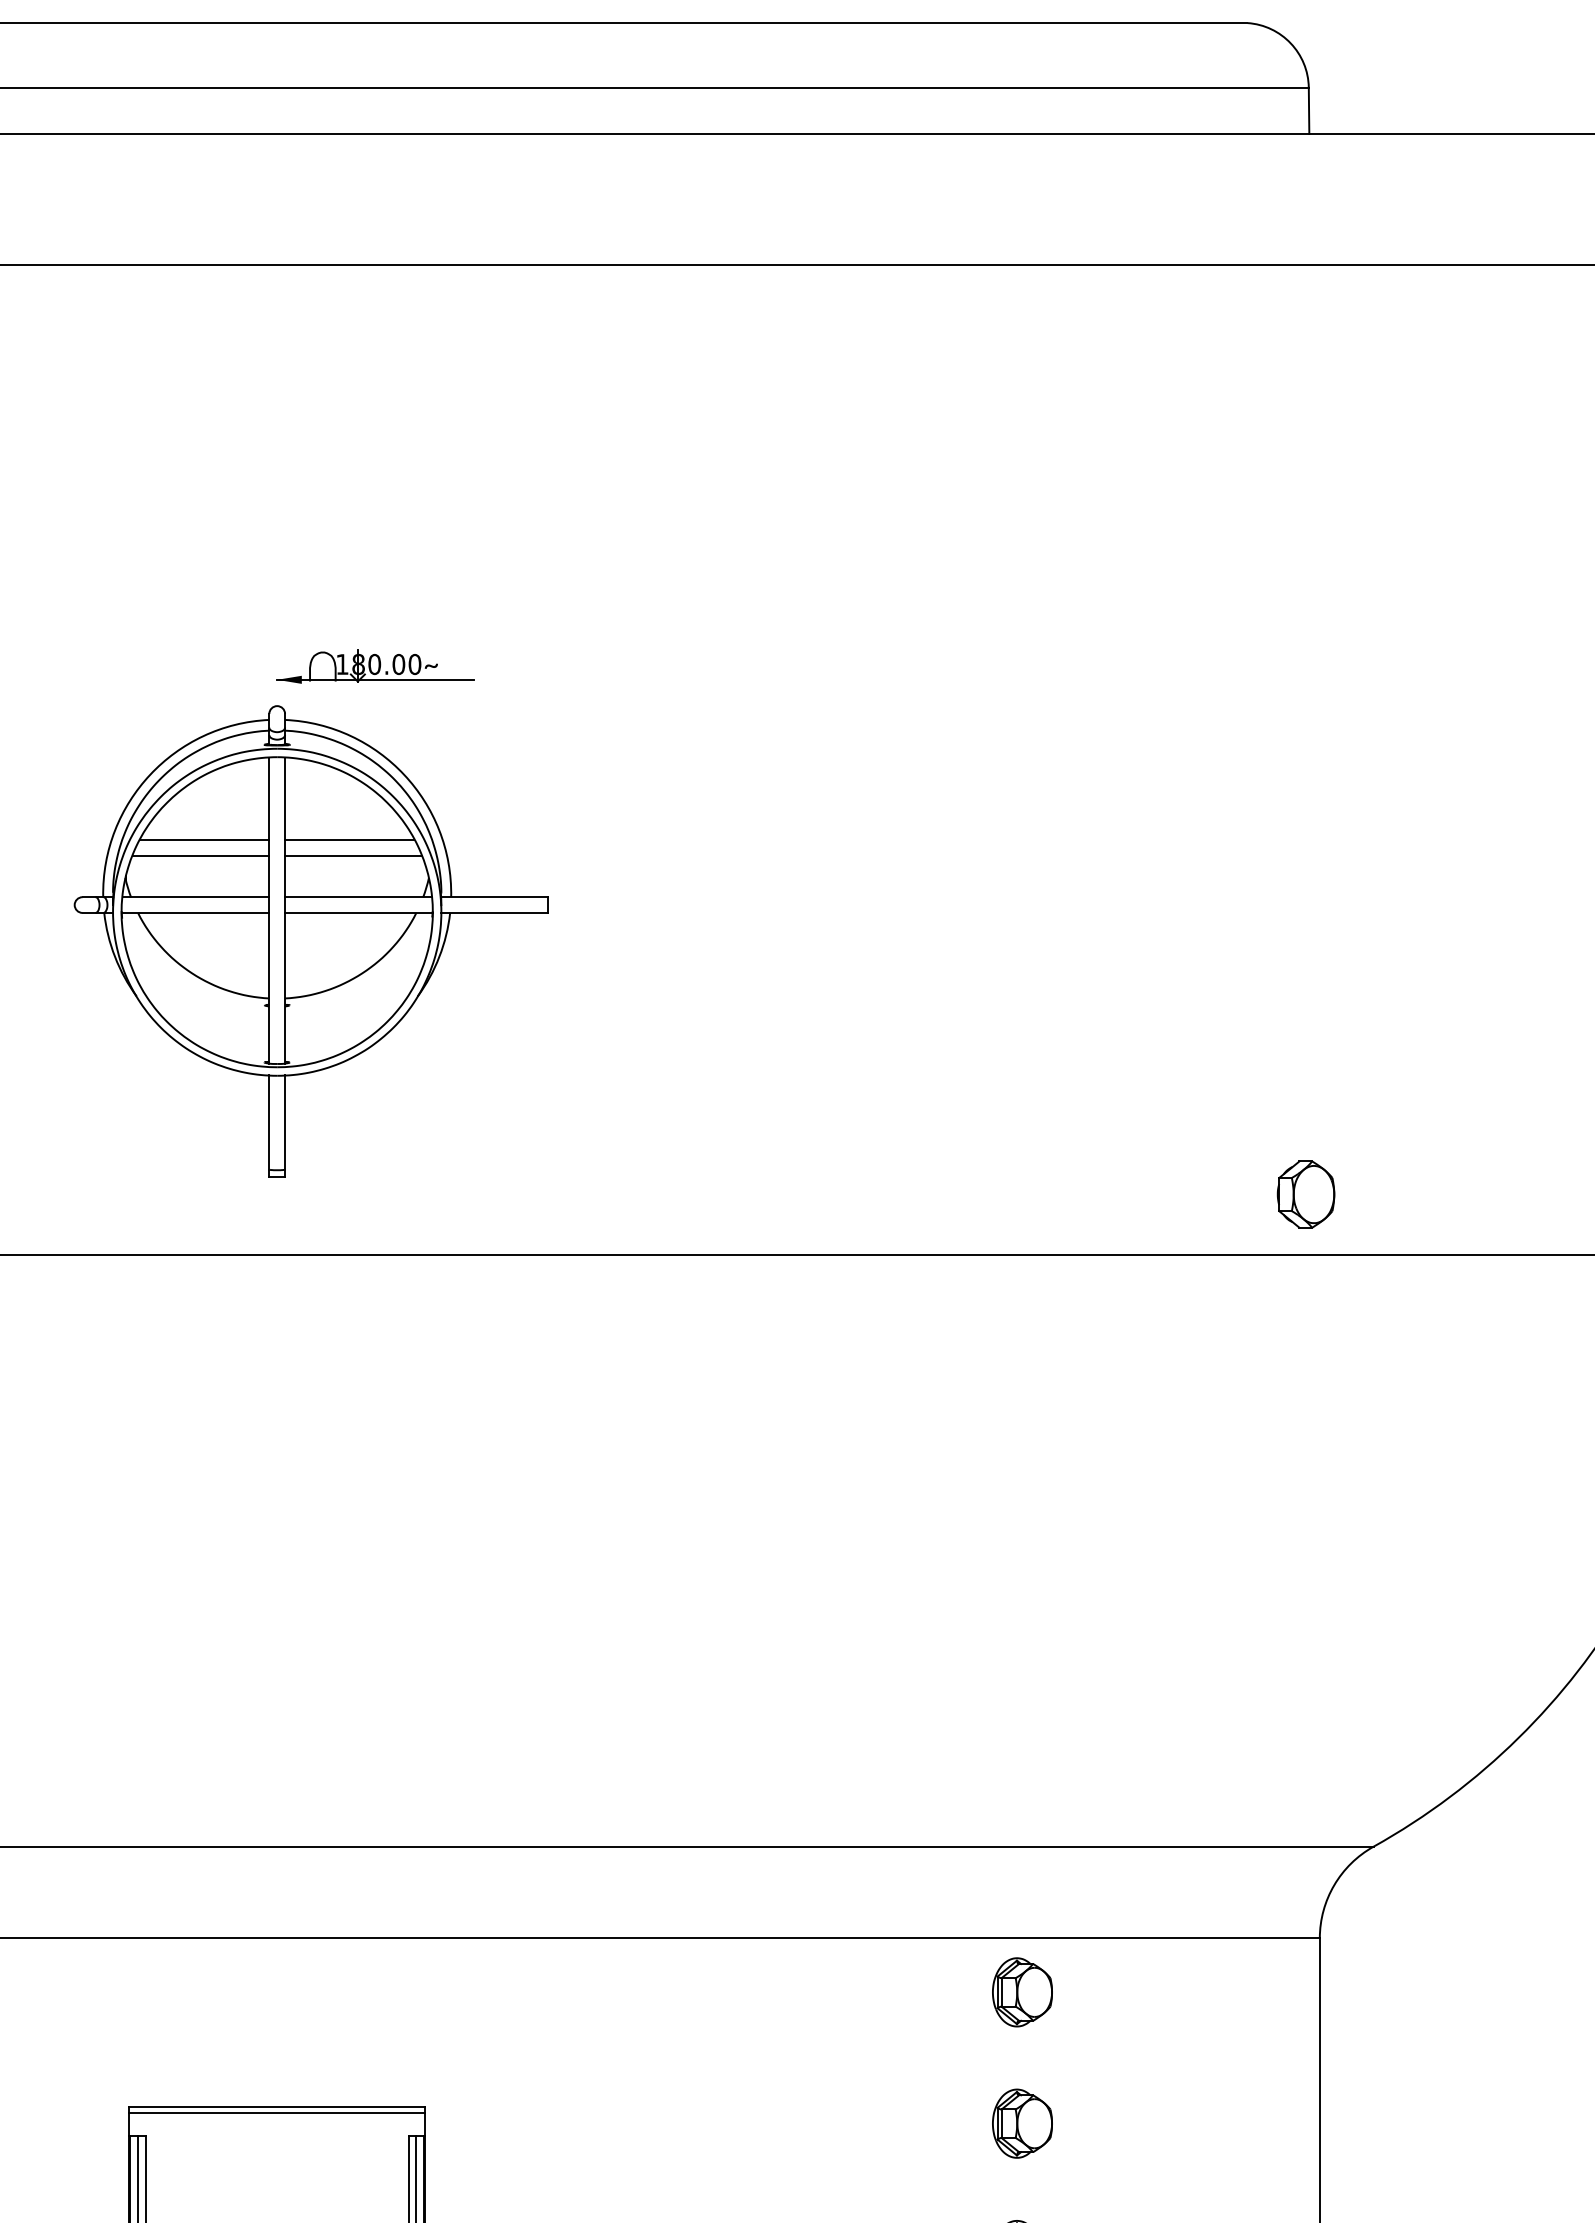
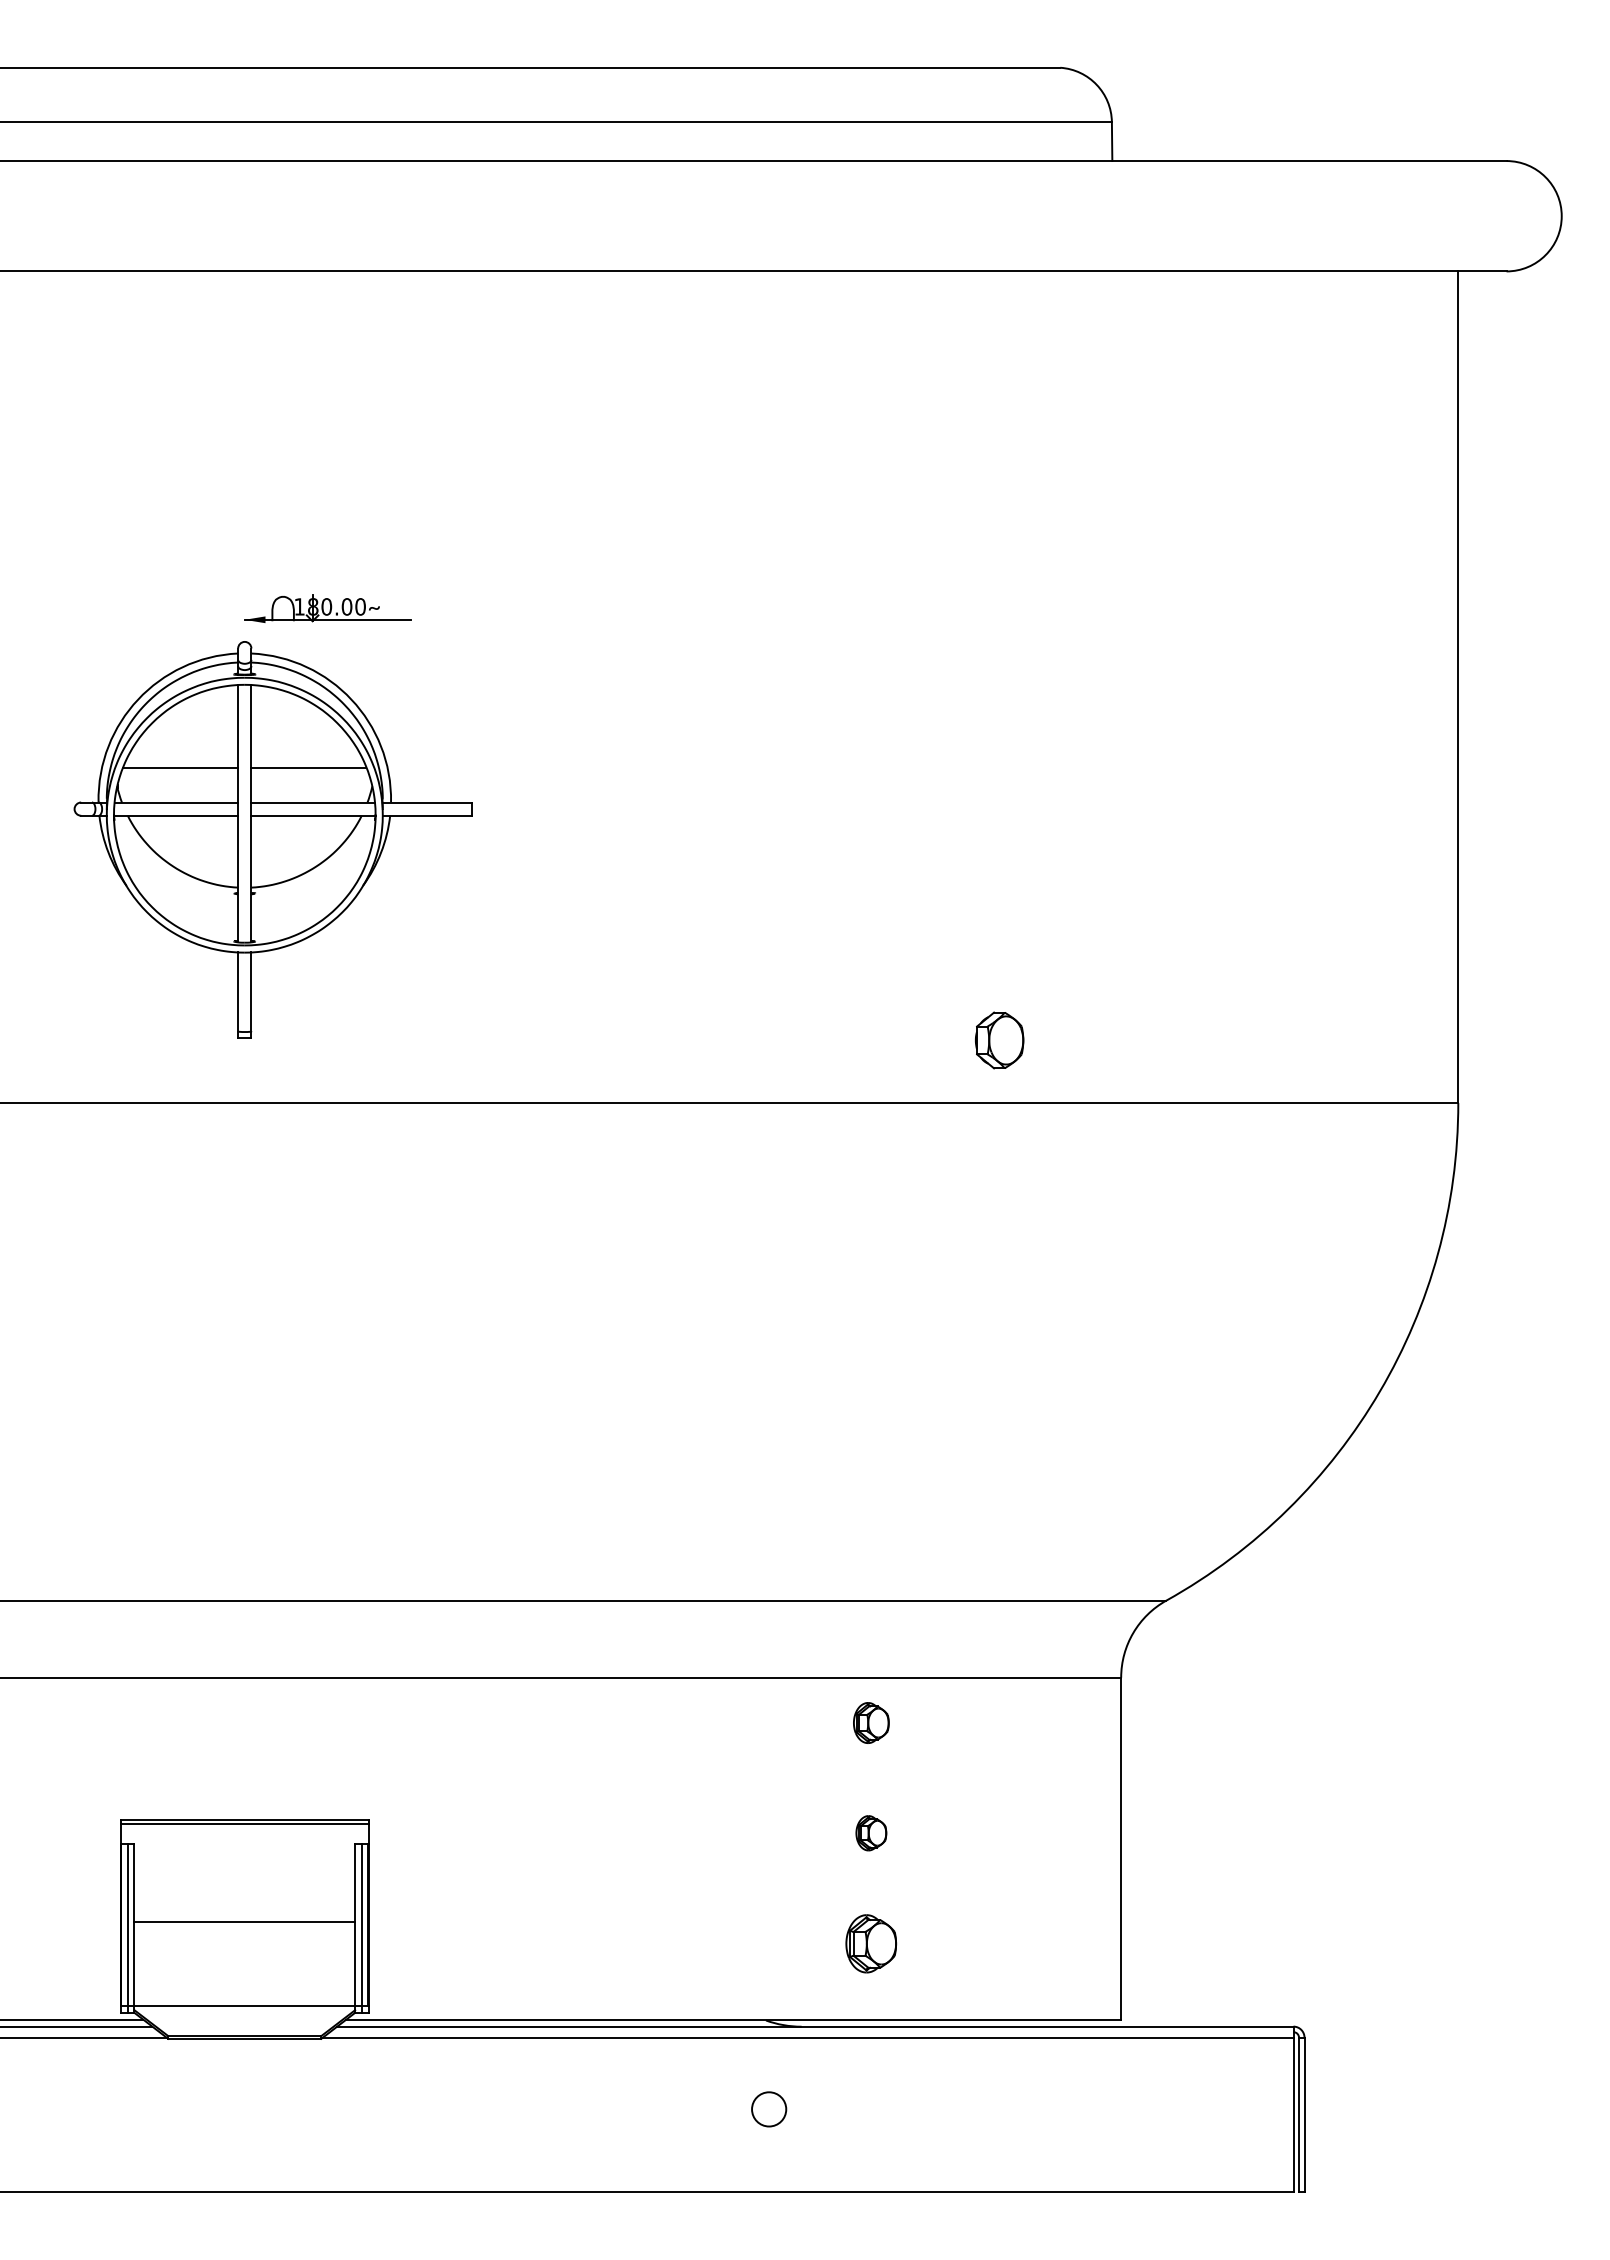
line: (204, 840) -> (183, 754), removed
line: (349, 840) -> (305, 754), removed
part: (1305, 1194) -> (999, 1040), moved
part: (1022, 1991) -> (871, 1722), size x0.7
part: (1022, 2122) -> (871, 1832), size x0.6

